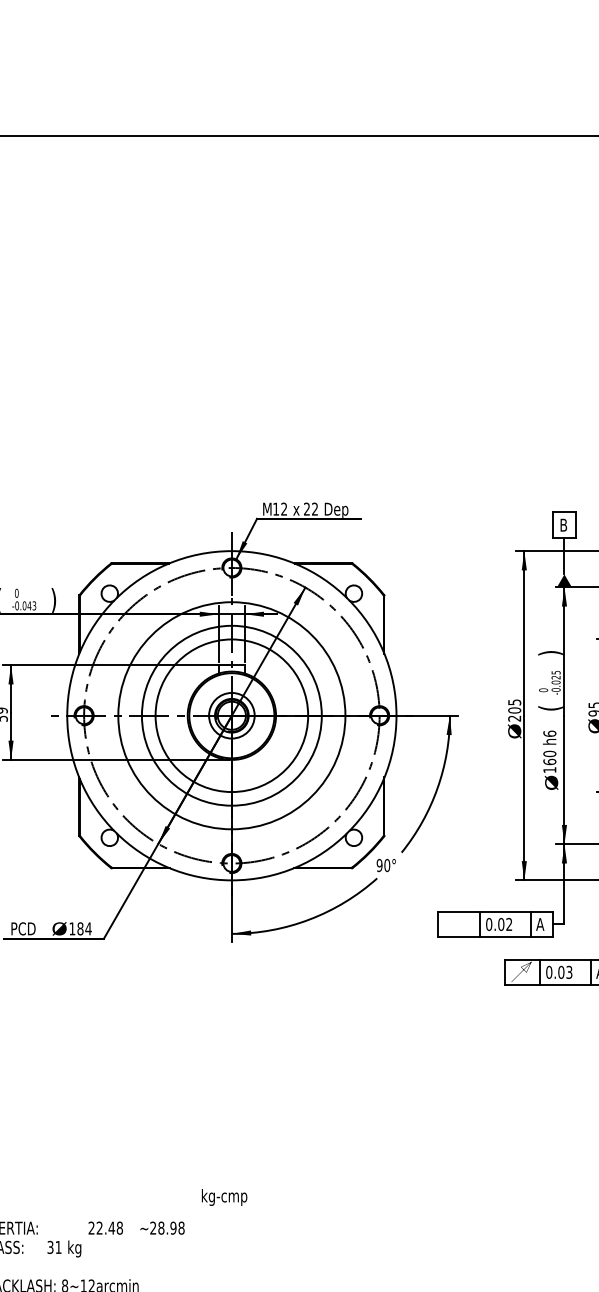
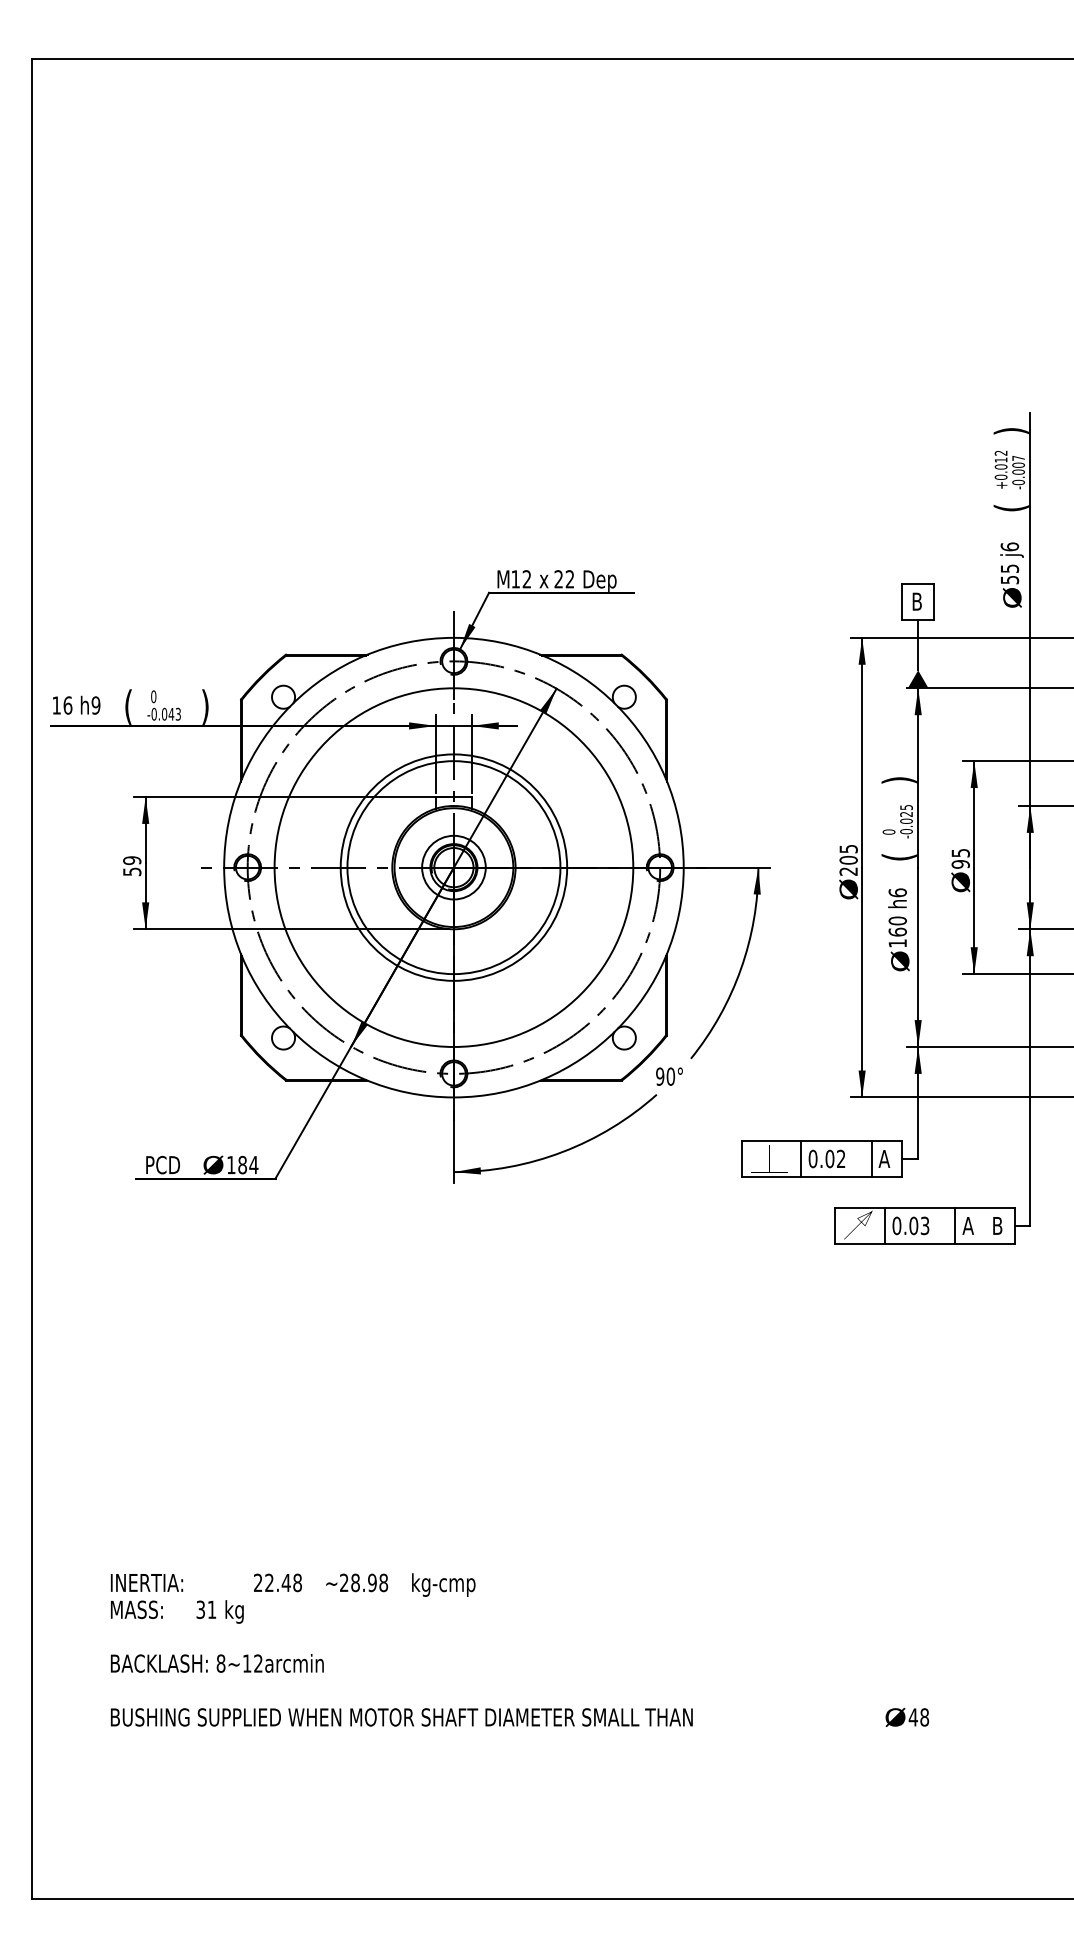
circle: (231, 715) -> (453, 867), size x0.71
circle: (231, 715) -> (453, 867), size x1.43
text: (224, 1197) -> (443, 1584), moved

